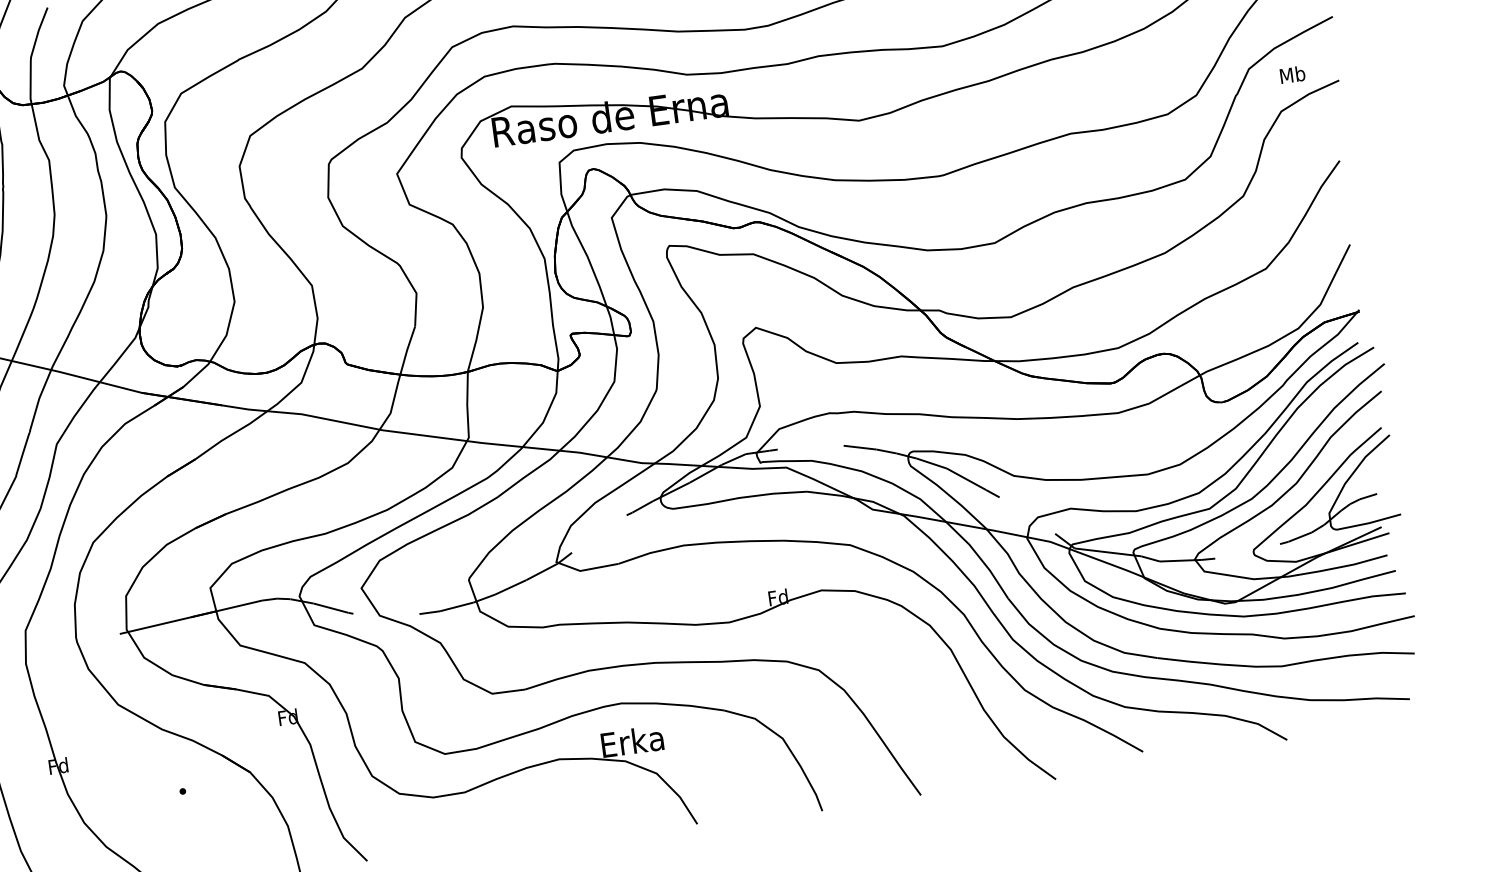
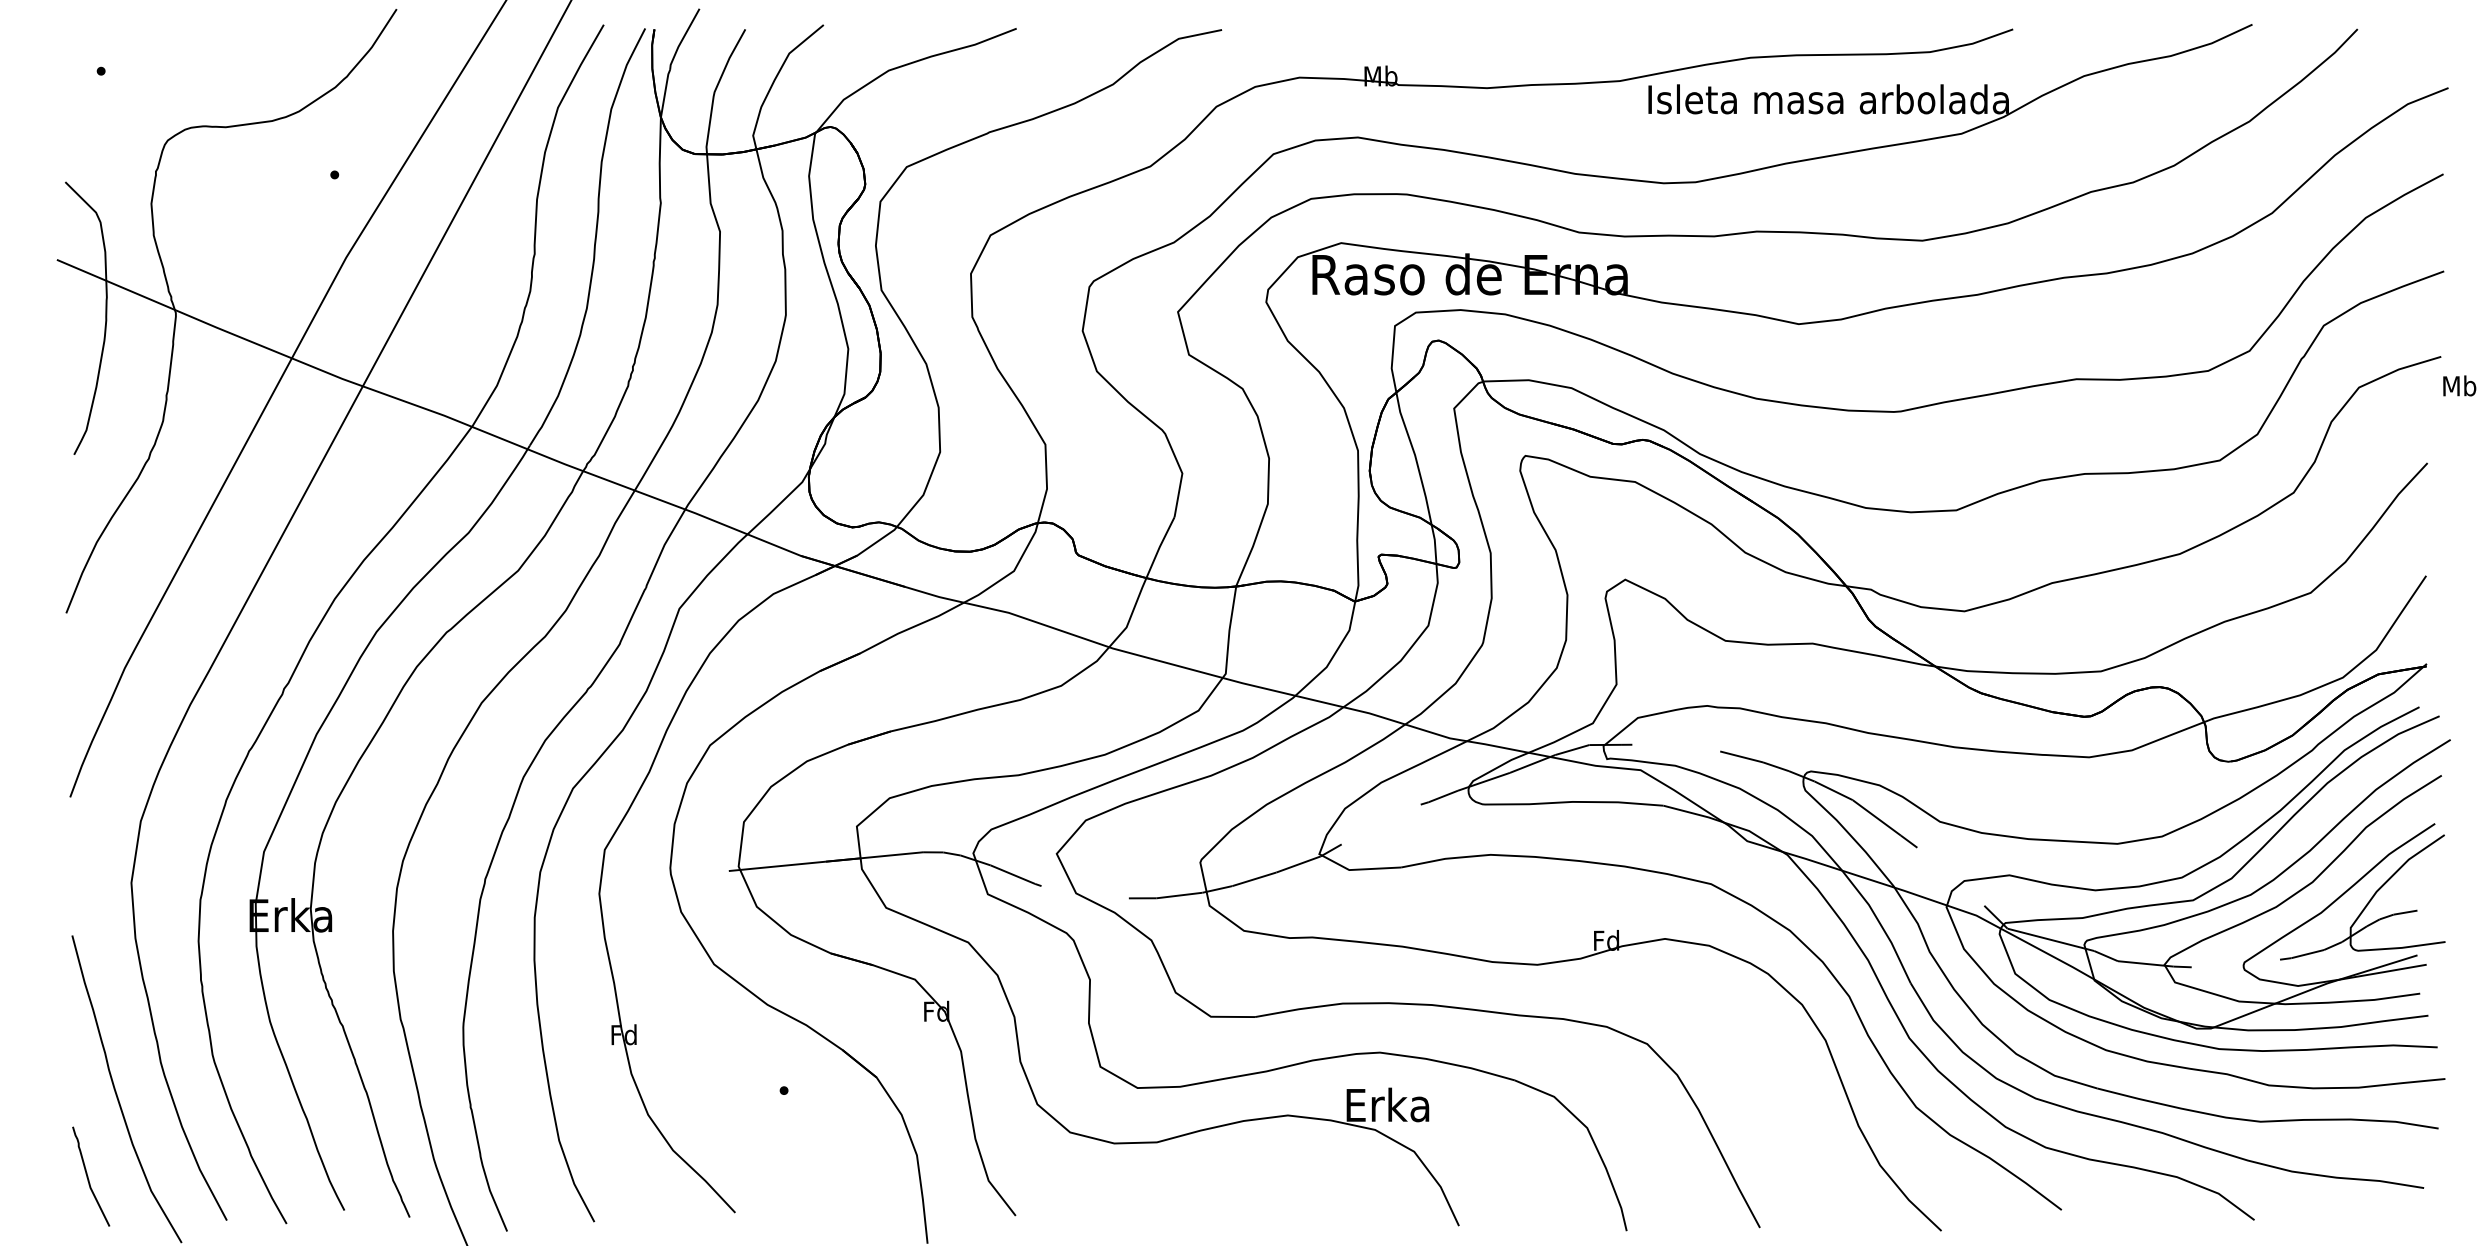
text: (1292, 74) -> (2459, 385), moved

